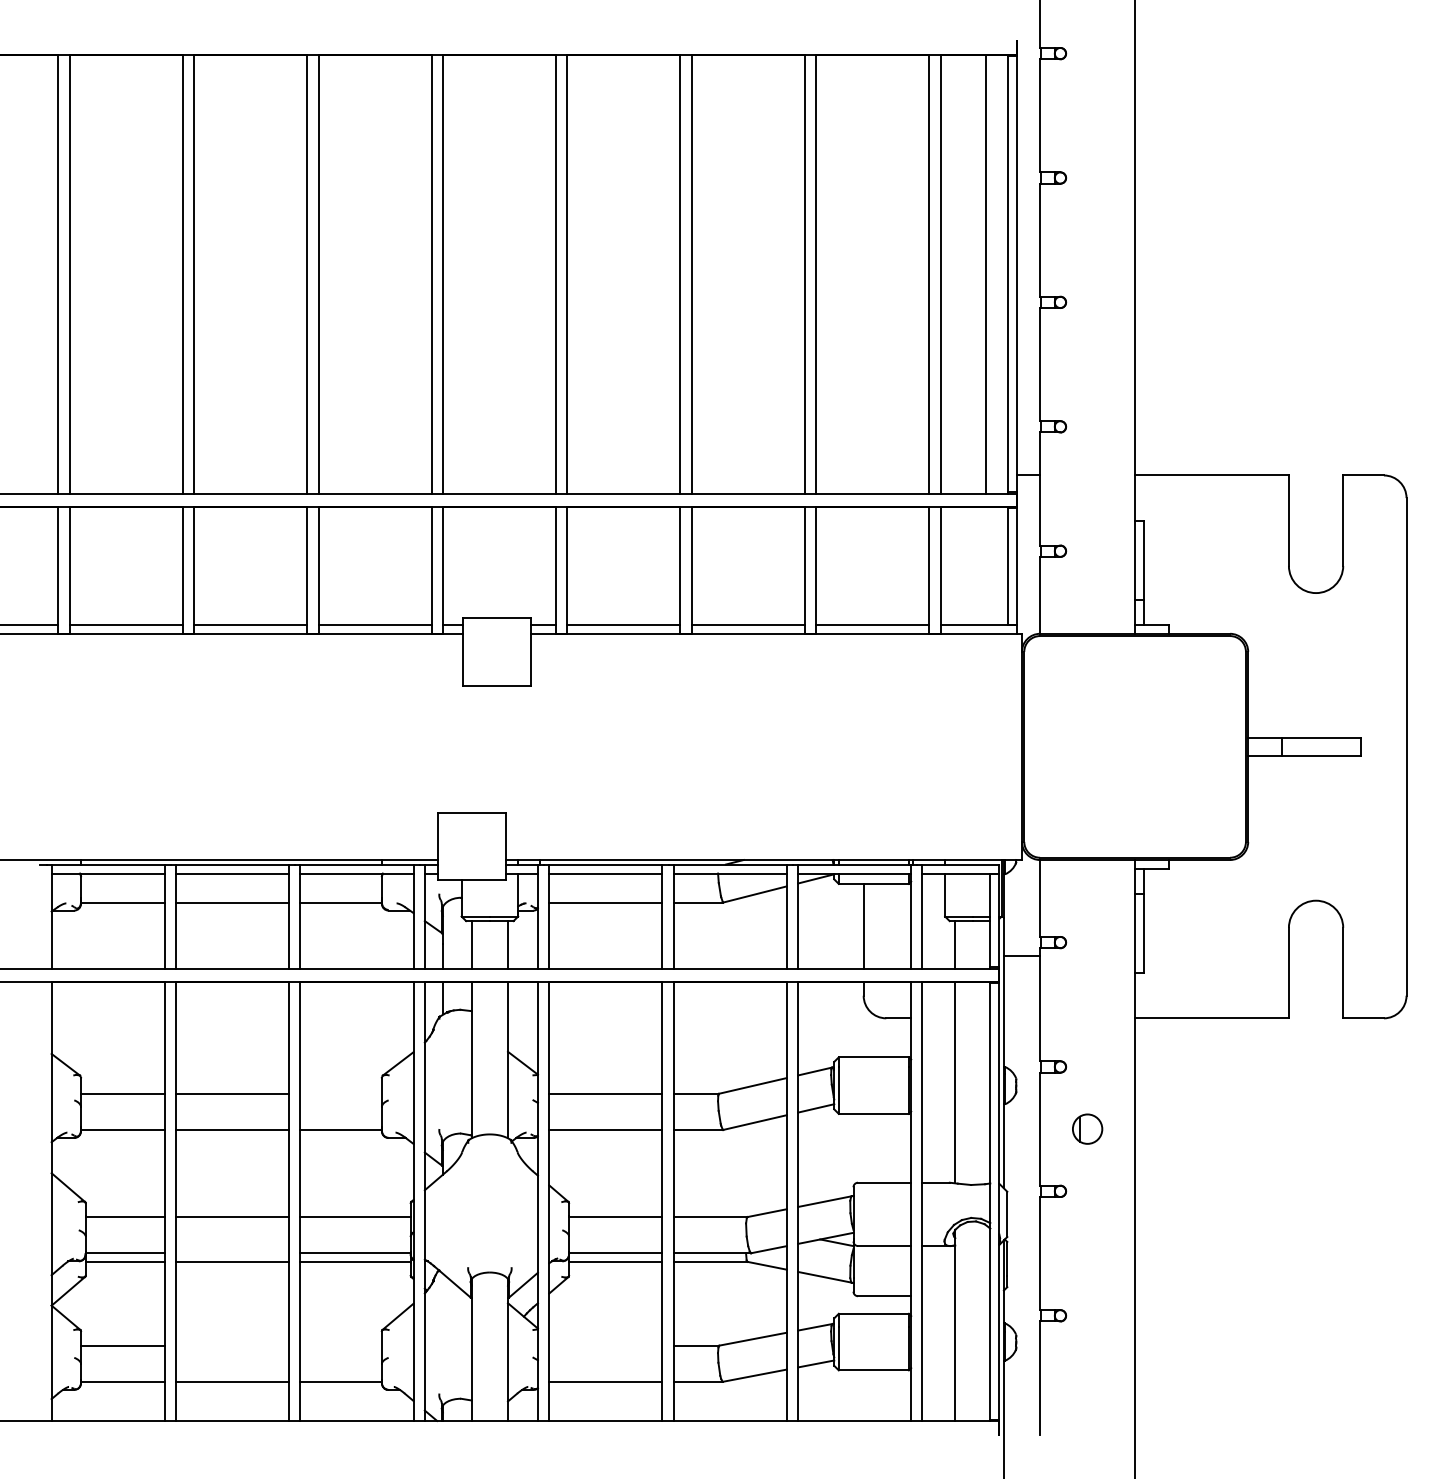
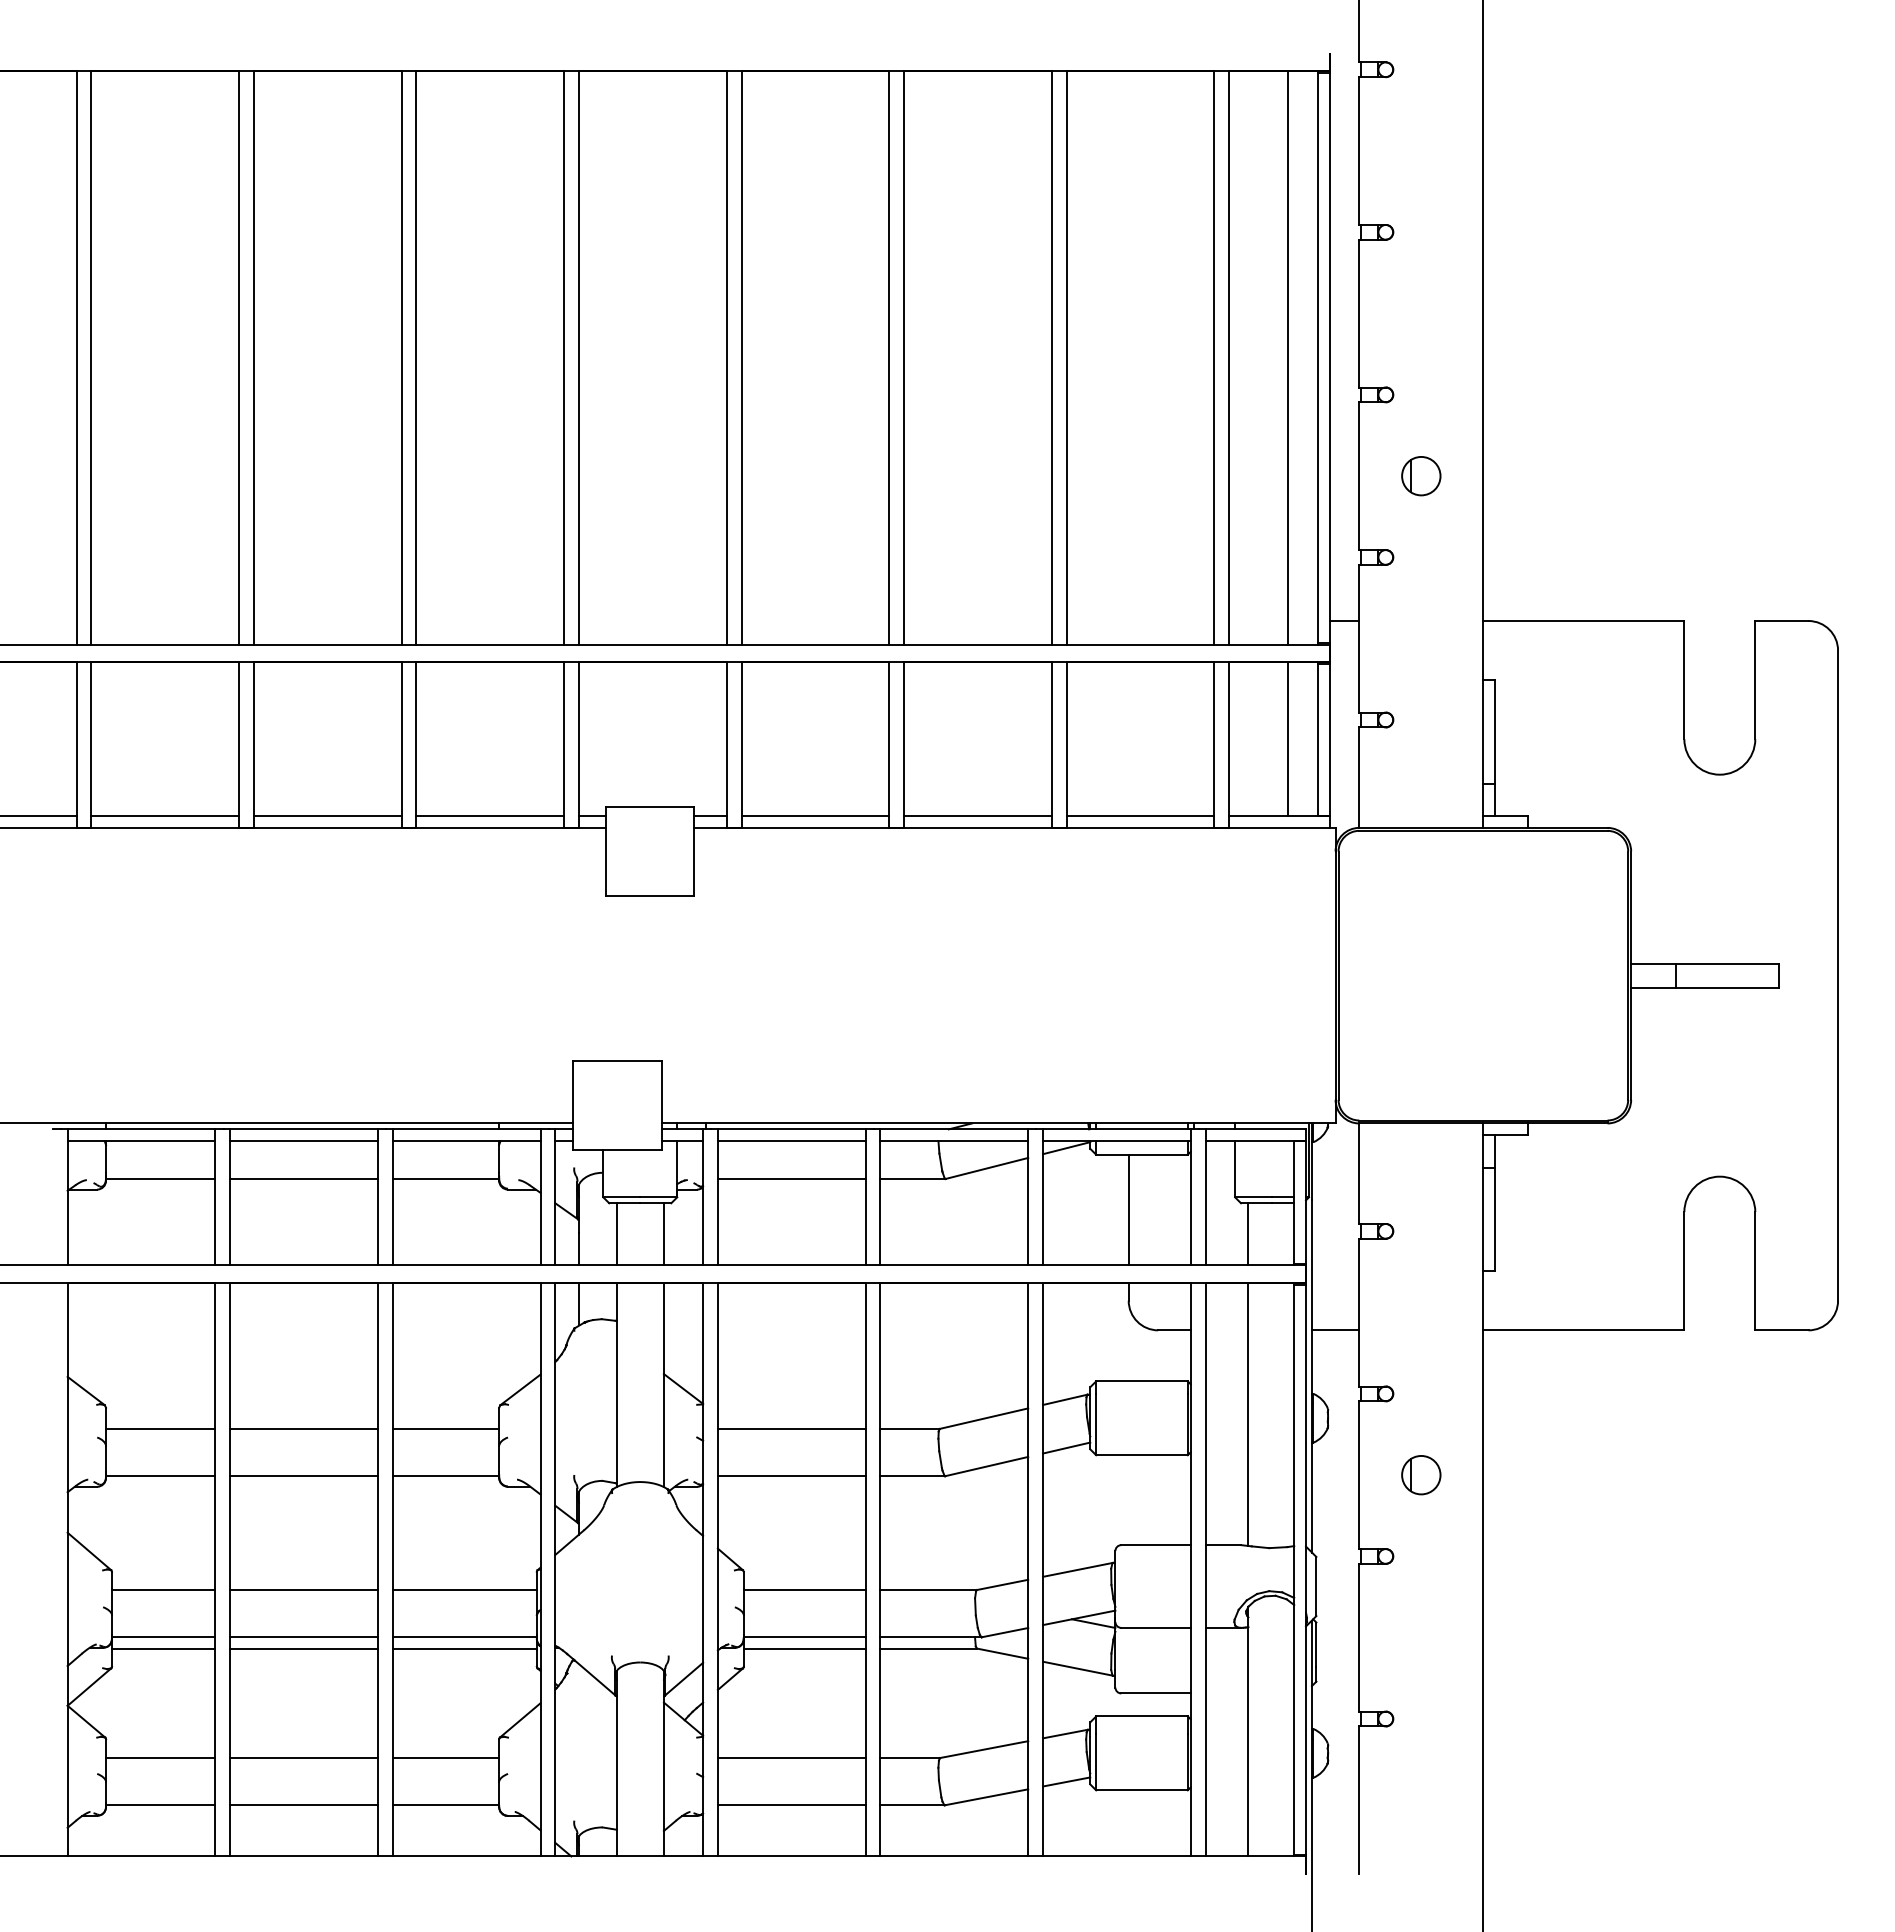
part: (1087, 364) -> (1421, 476), added
line: (985, 566) -> (1288, 739), added
line: (1021, 955) -> (1335, 1330), moved
line: (340, 1093) -> (445, 1428), added
line: (232, 1253) -> (303, 1637), added
line: (232, 1346) -> (303, 1758), added
line: (340, 1346) -> (445, 1758), added
line: (605, 1346) -> (791, 1758), added

